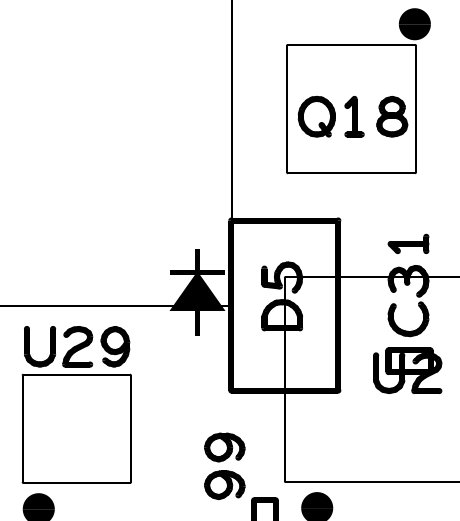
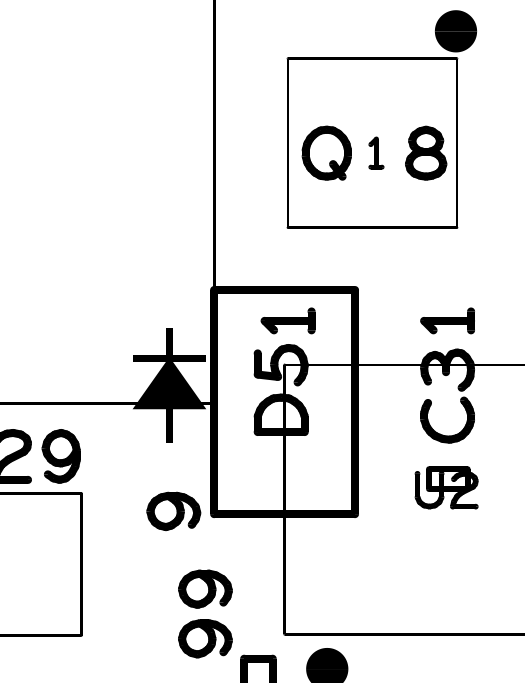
part: (354, 116) -> (376, 152), size x0.6
part: (287, 243) -> (288, 320), added
part: (407, 370) -> (446, 487), size x0.7
part: (200, 388) -> (173, 511), added

